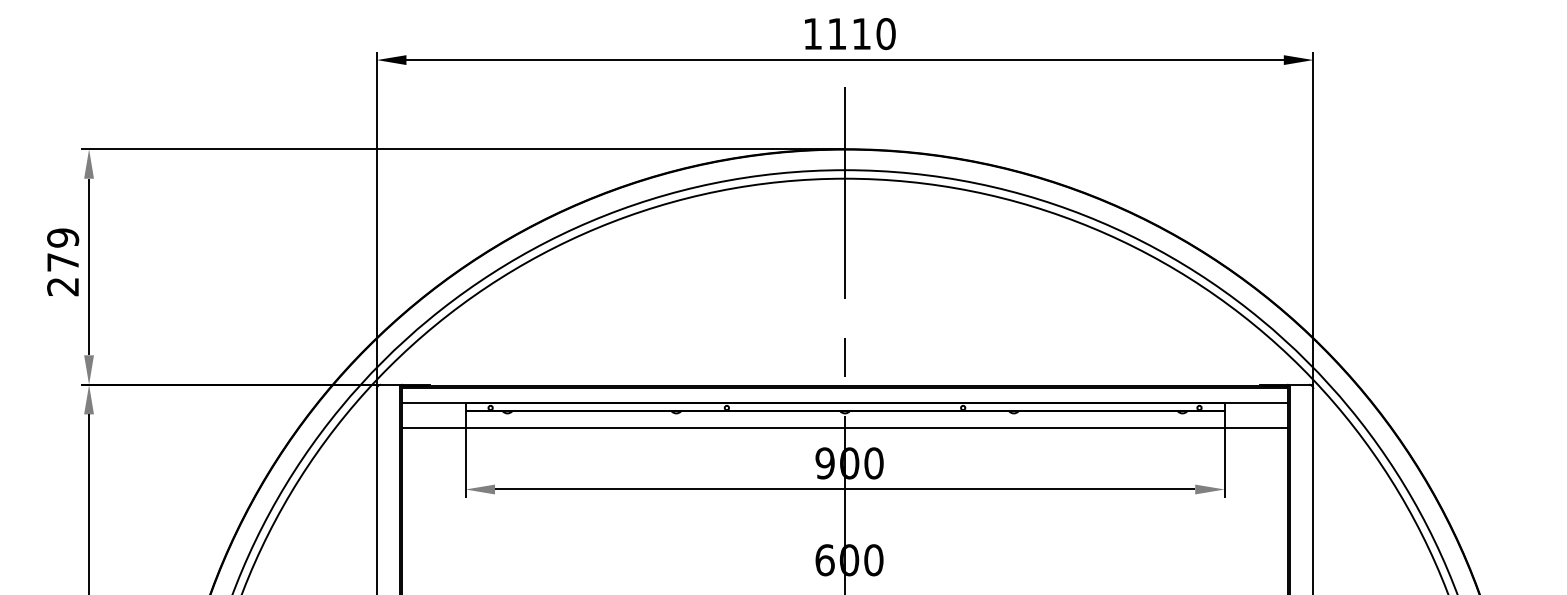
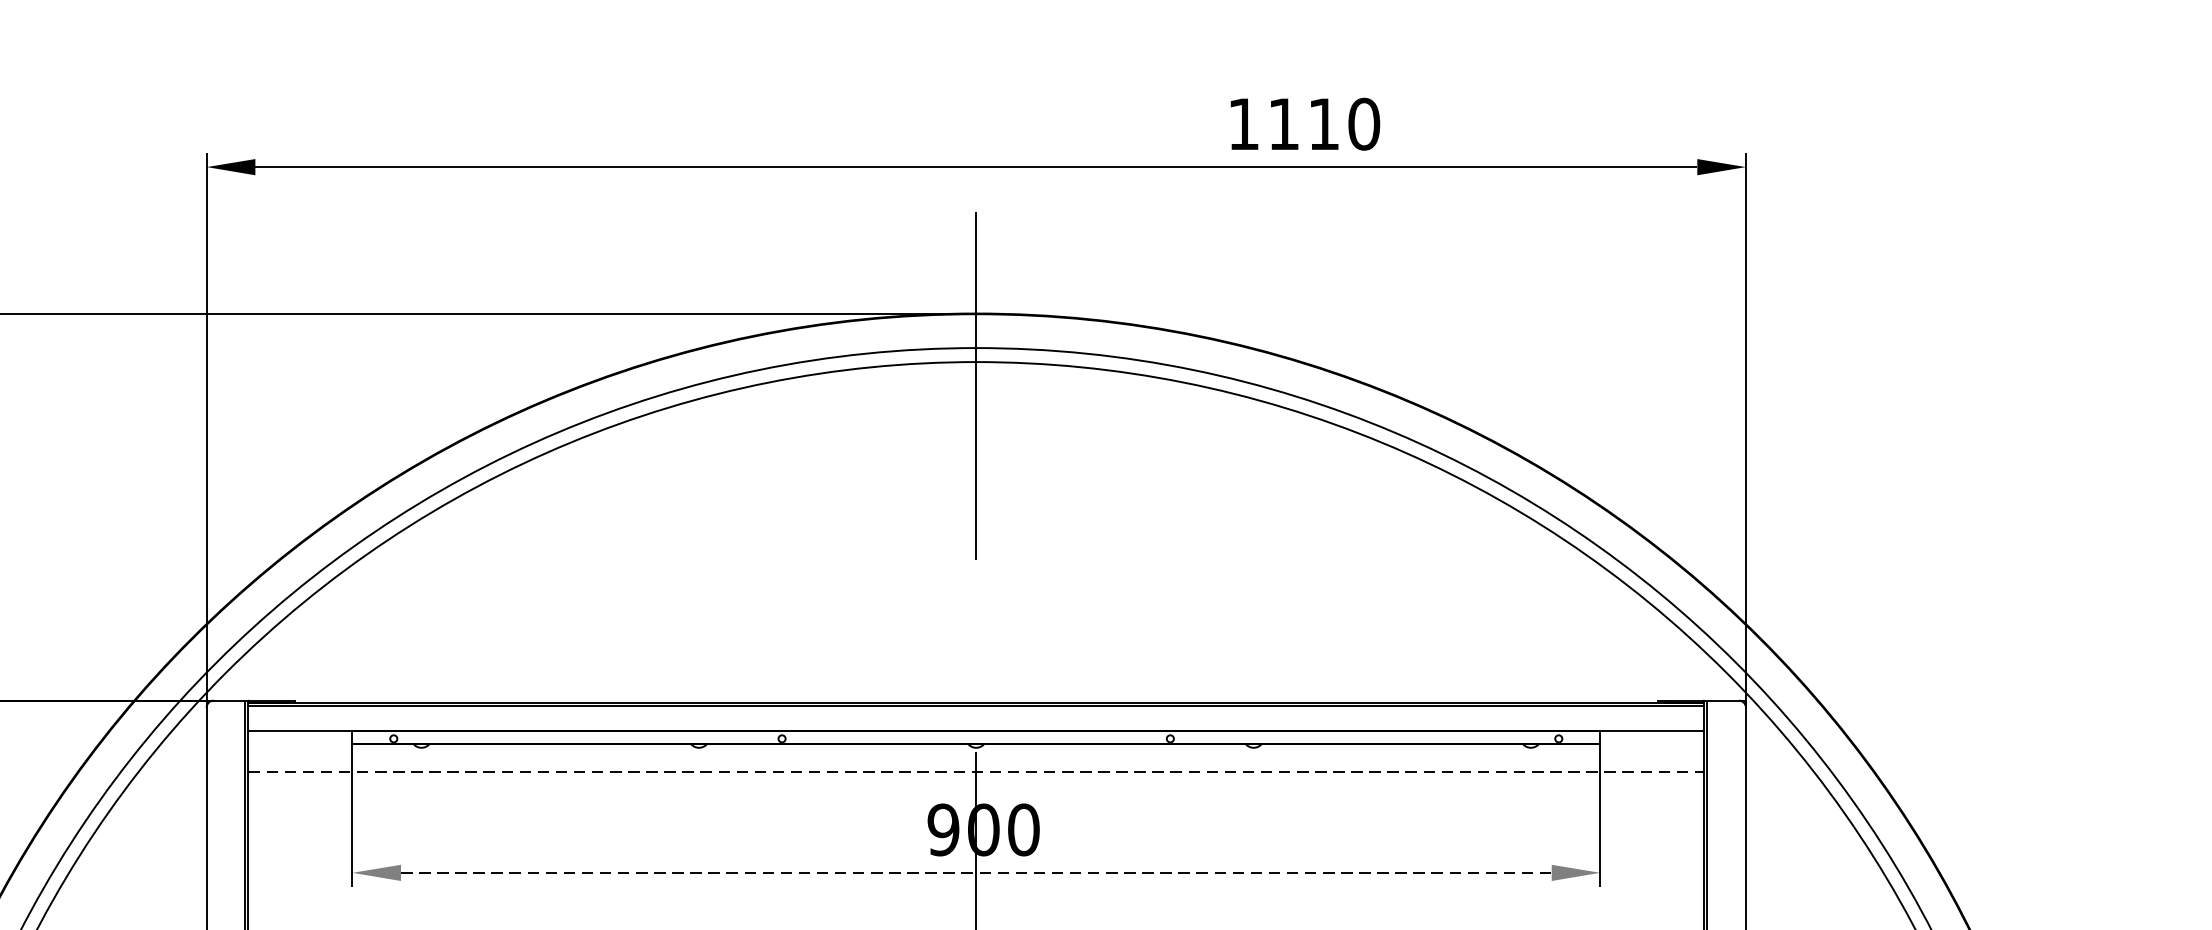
text: (850, 34) -> (1305, 125), moved
line: (844, 357) -> (975, 655), removed
line: (845, 428) -> (976, 772), solid -> dashed
line: (845, 489) -> (976, 872), solid -> dashed

